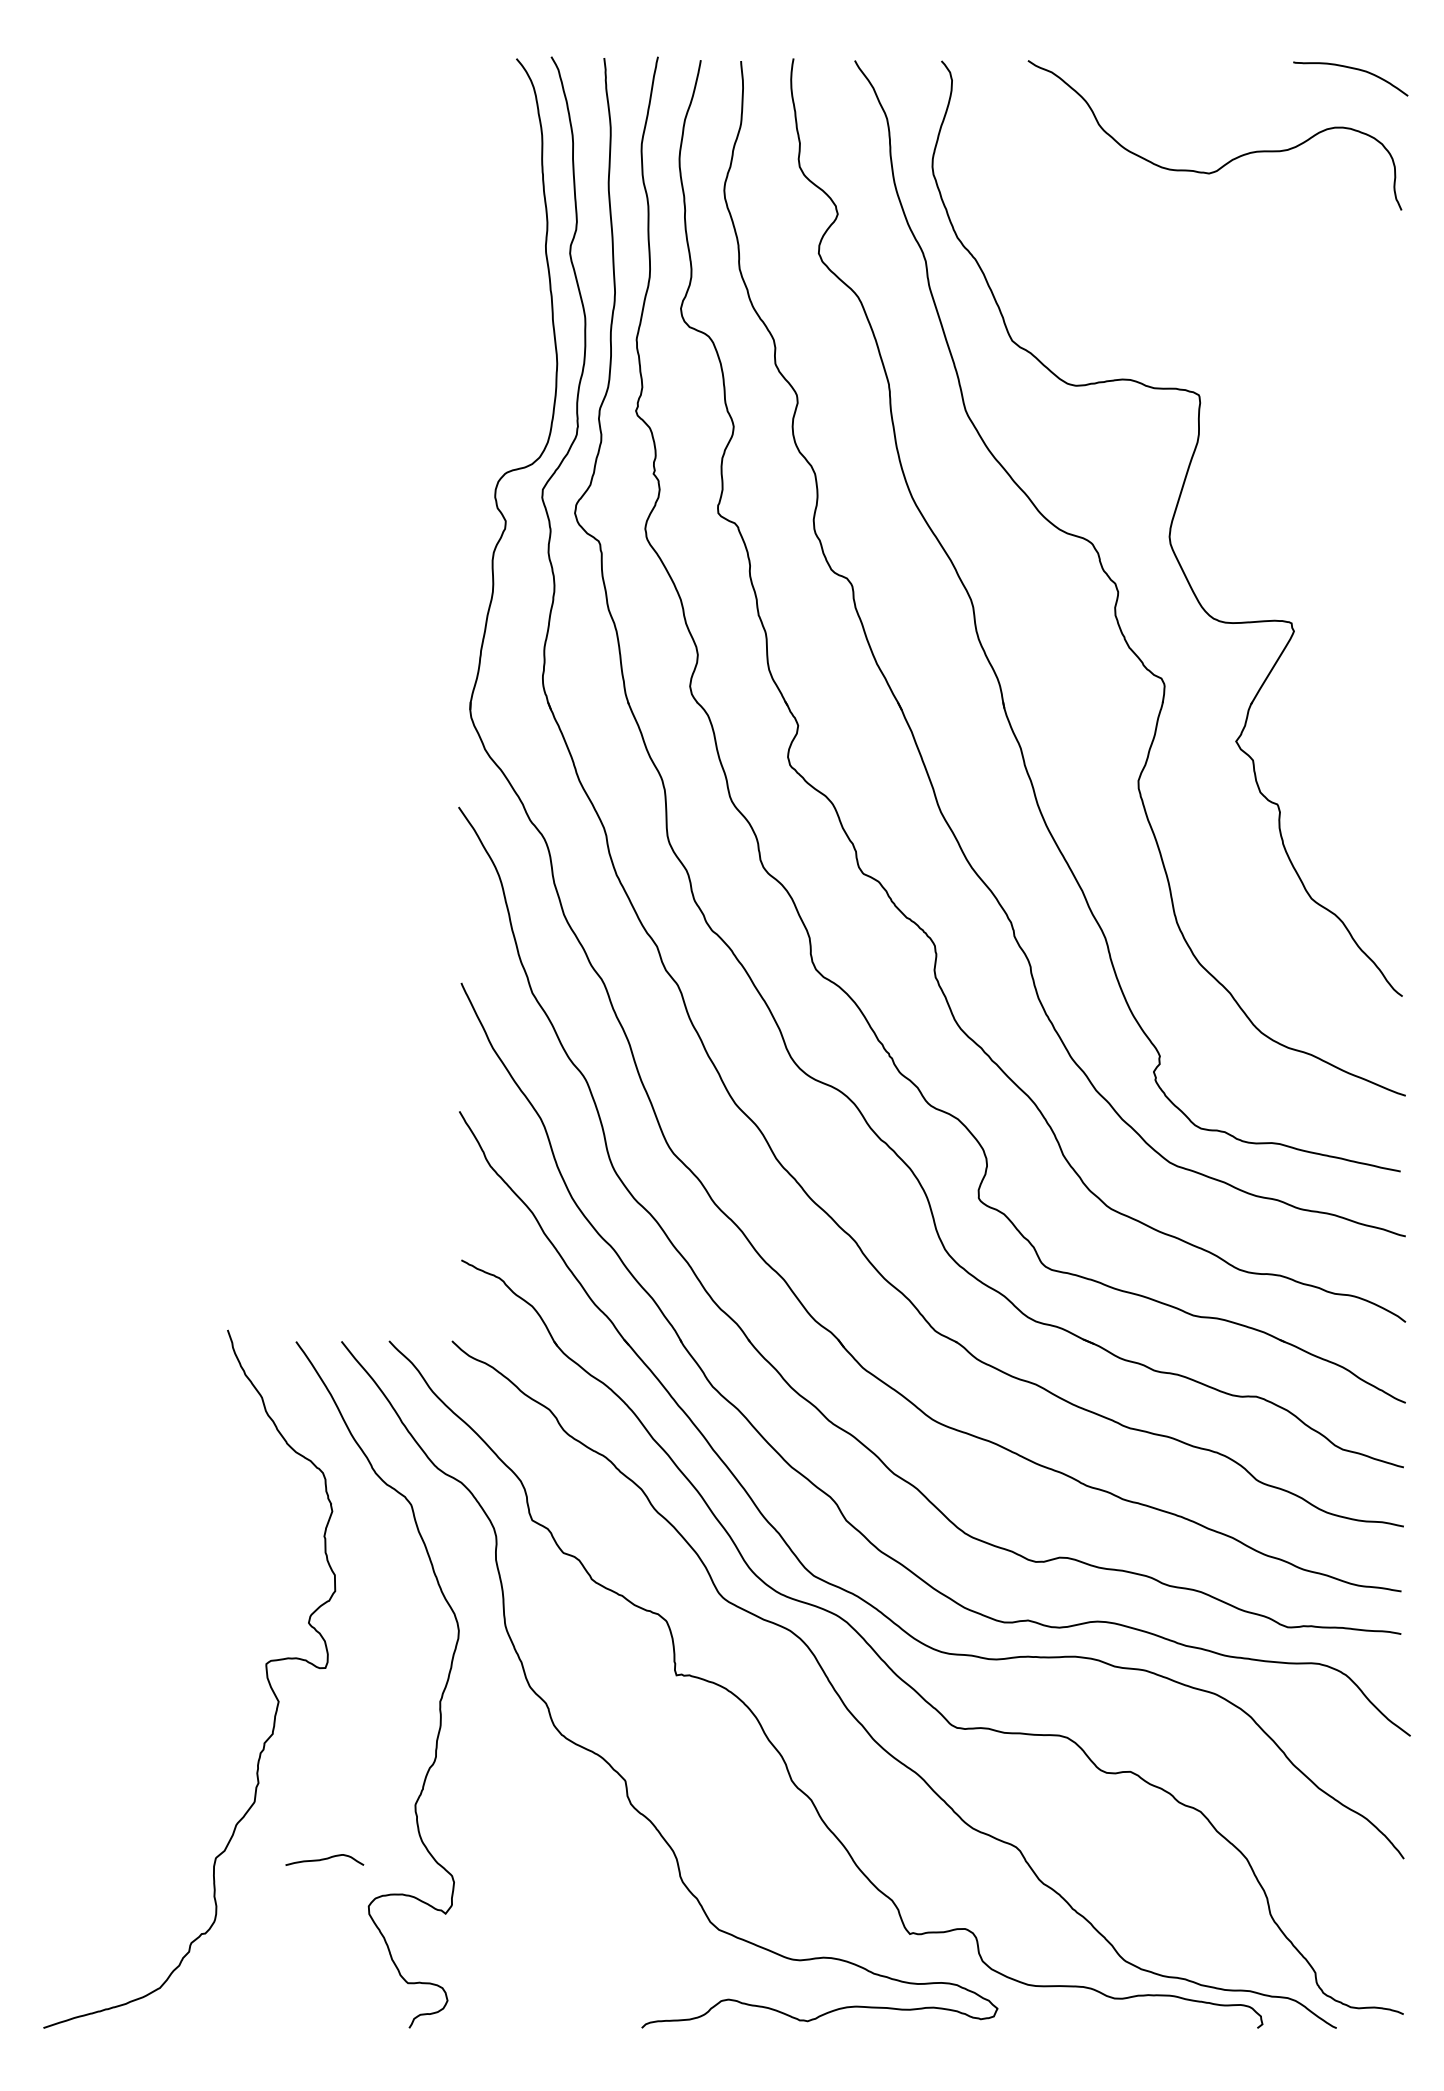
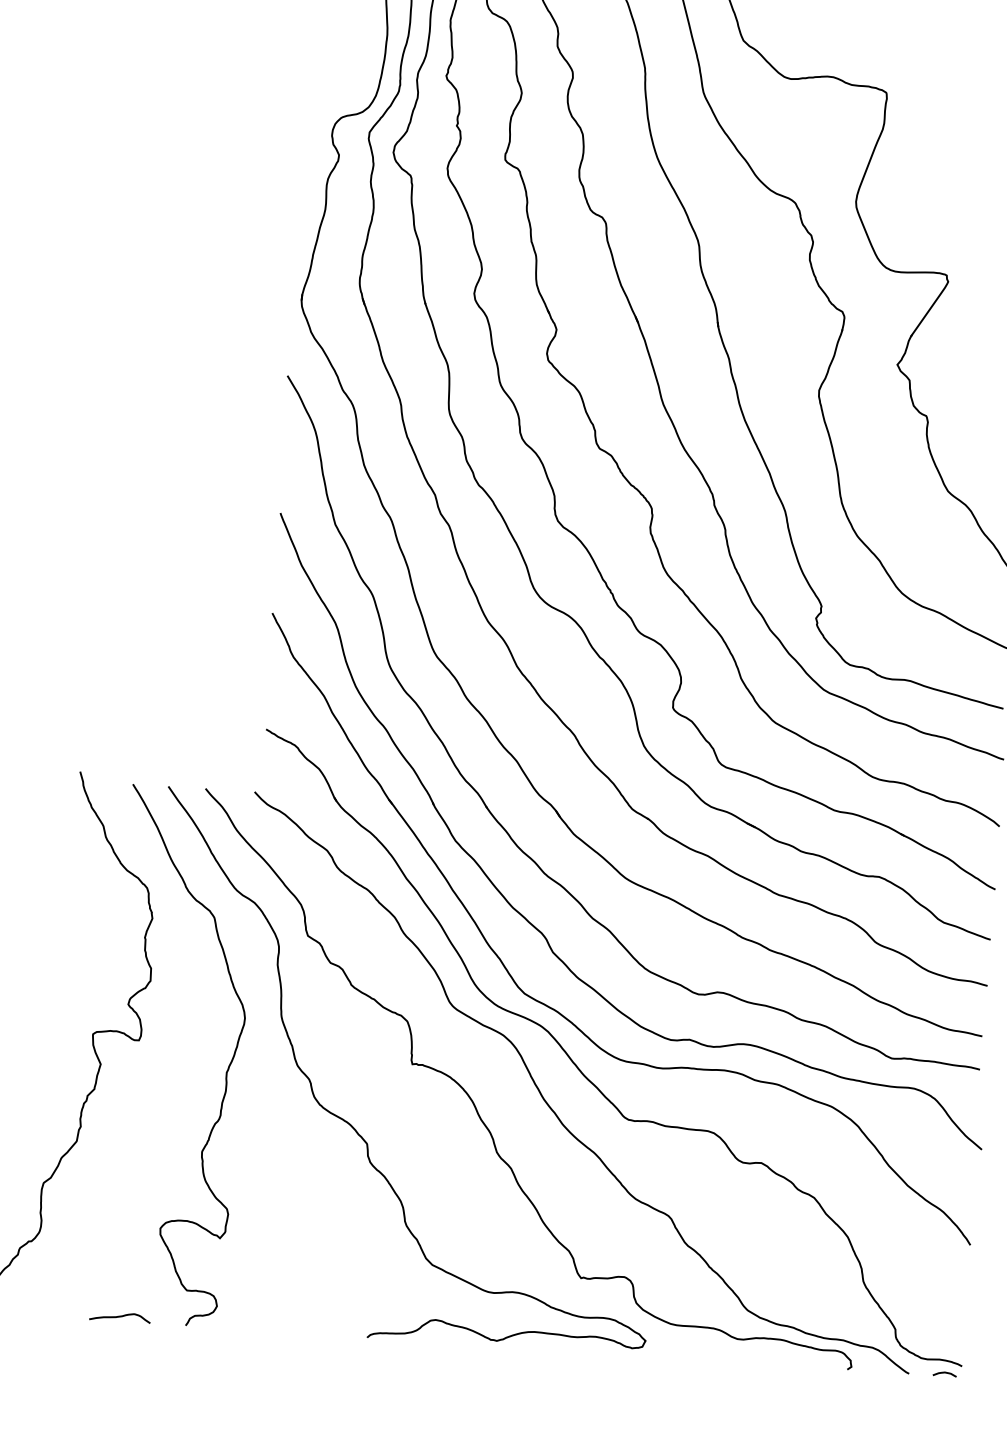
curve: (324, 1859) -> (119, 1316), moved
curve: (1381, 2024) -> (944, 1373), added

